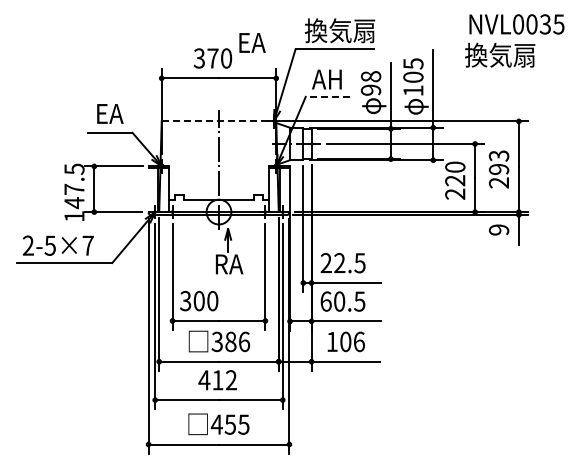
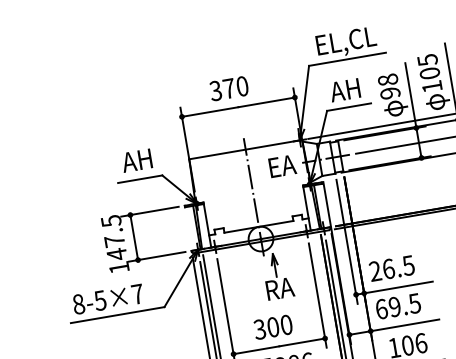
text: (339, 31) -> (349, 40), 換気扇 -> EL,CL
text: (252, 42) -> (282, 165), moved
line: (327, 96) -> (348, 106), dashed -> solid
text: (109, 113) -> (136, 160), EA -> AH
line: (219, 121) -> (246, 149), dashed -> solid
text: (28, 245) -> (78, 304), 2-5×7 -> 8-5×7
text: (339, 263) -> (388, 269), 22.5 -> 26.5
text: (199, 300) -> (273, 326), moved
text: (339, 301) -> (394, 306), 60.5 -> 69.5

